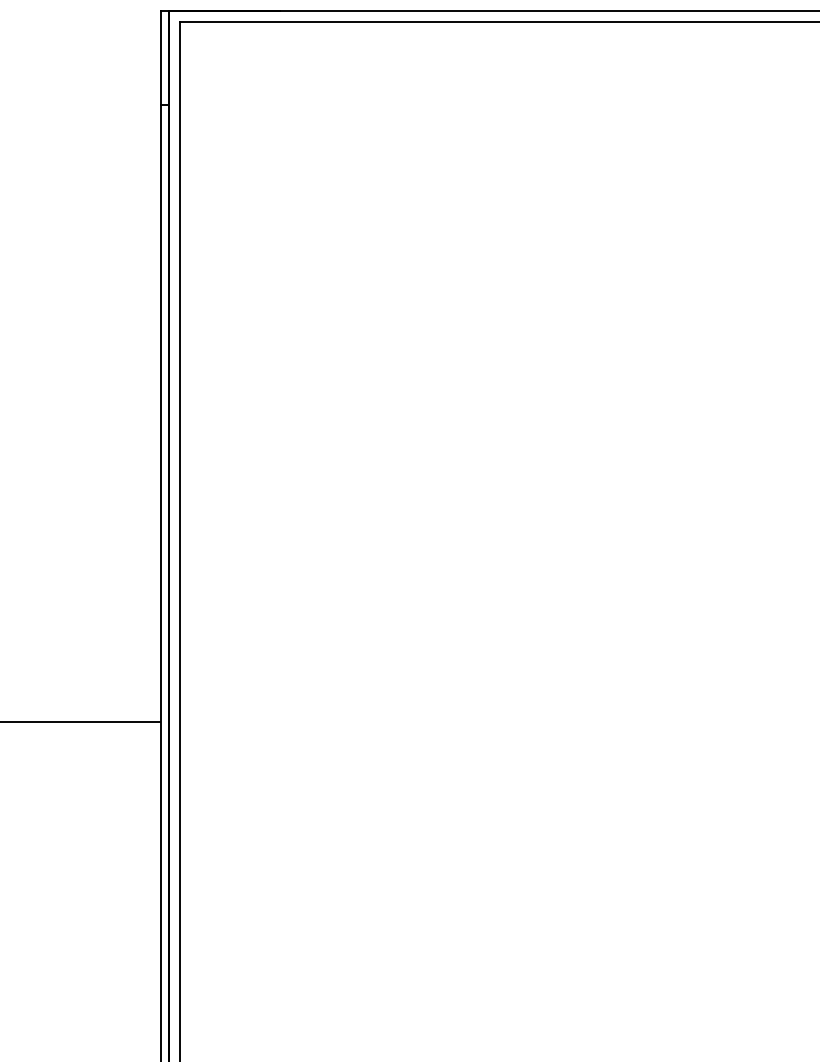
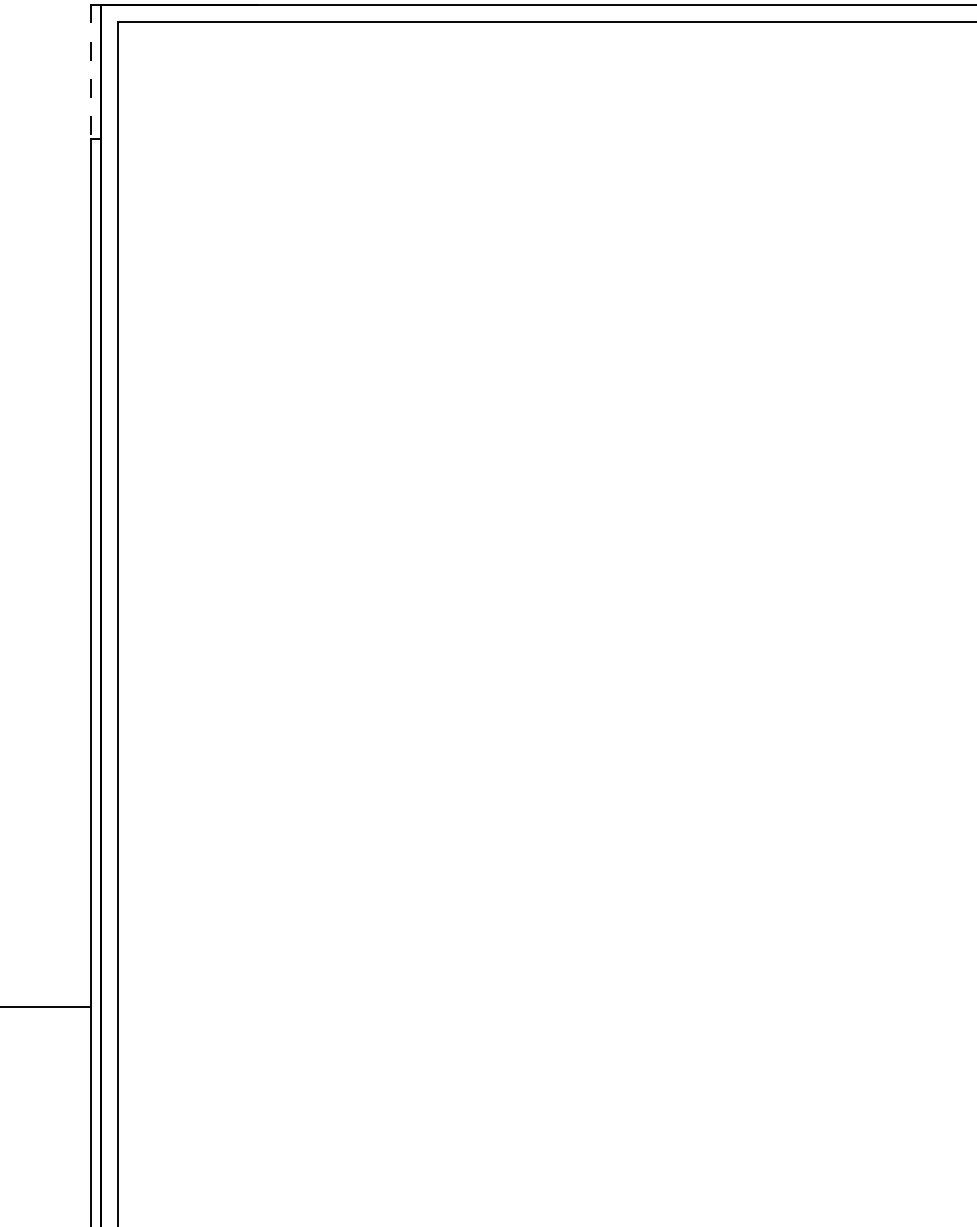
line: (161, 58) -> (91, 72), solid -> dashed

